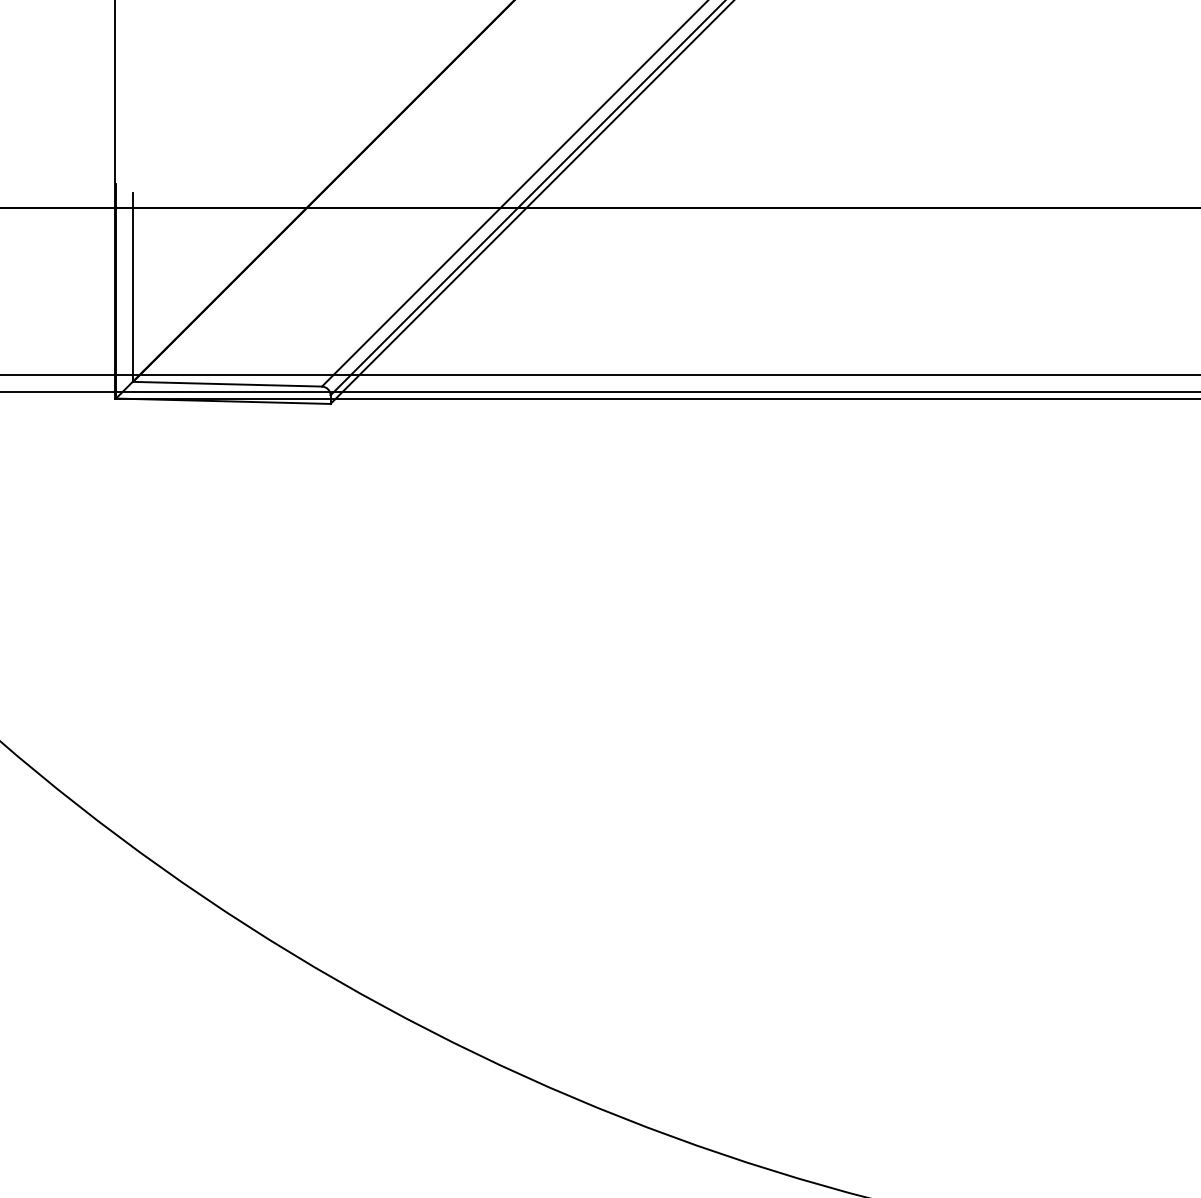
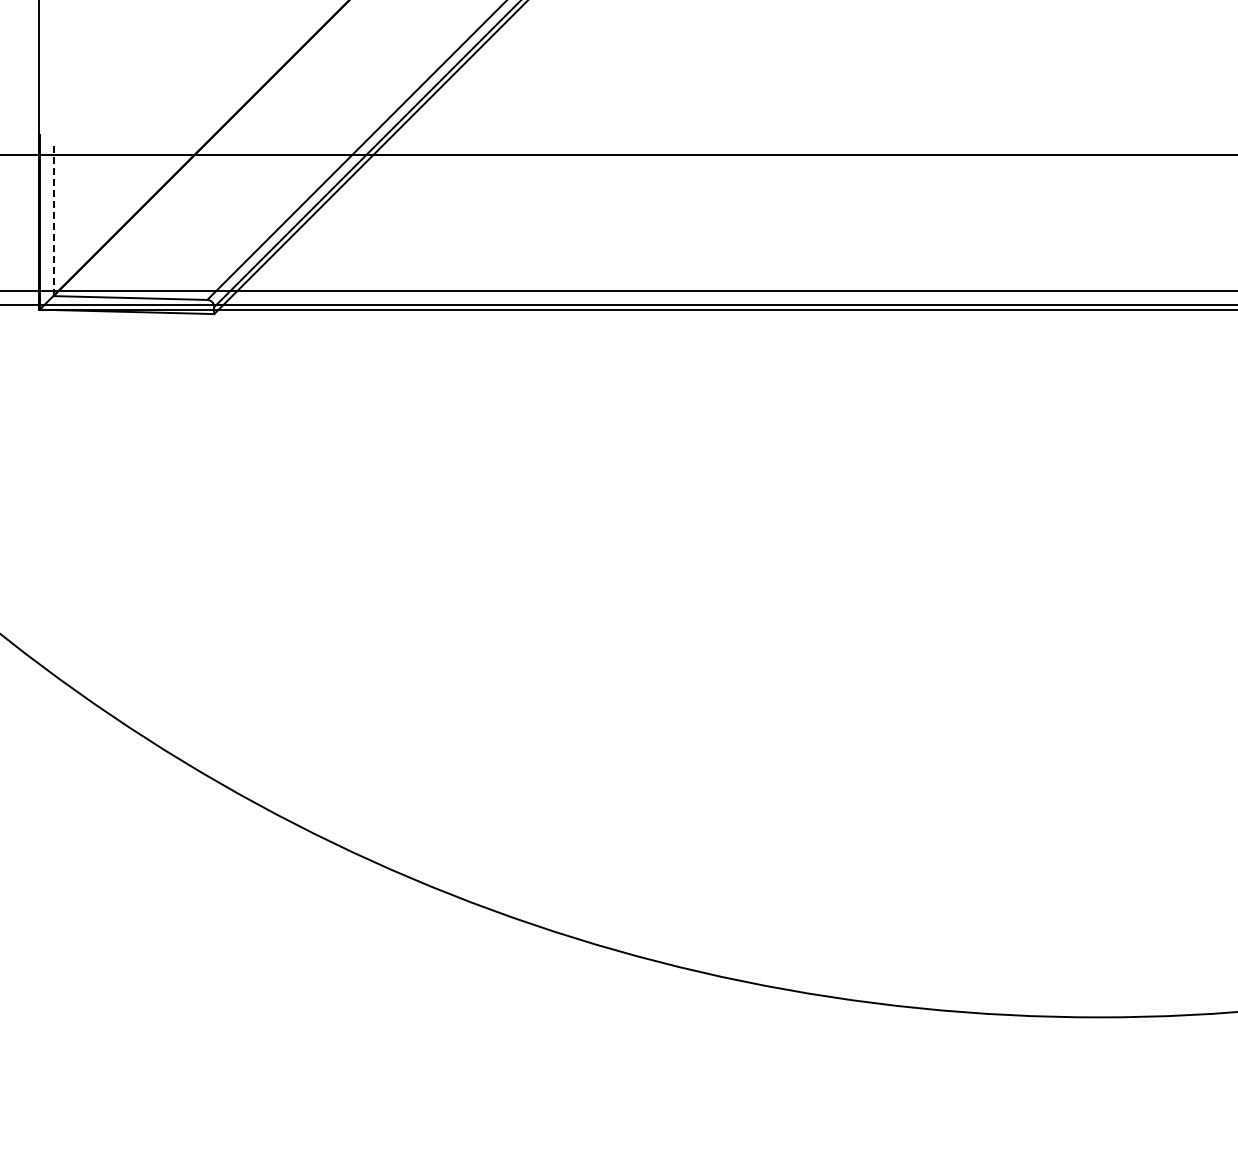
line: (132, 287) -> (53, 219), solid -> dashed

